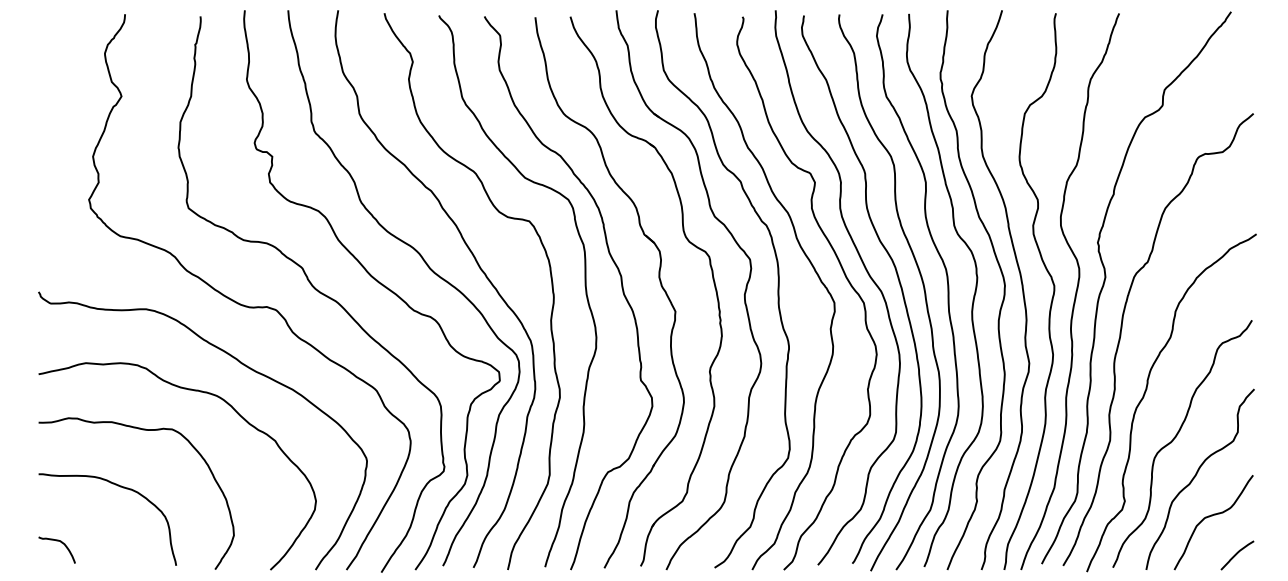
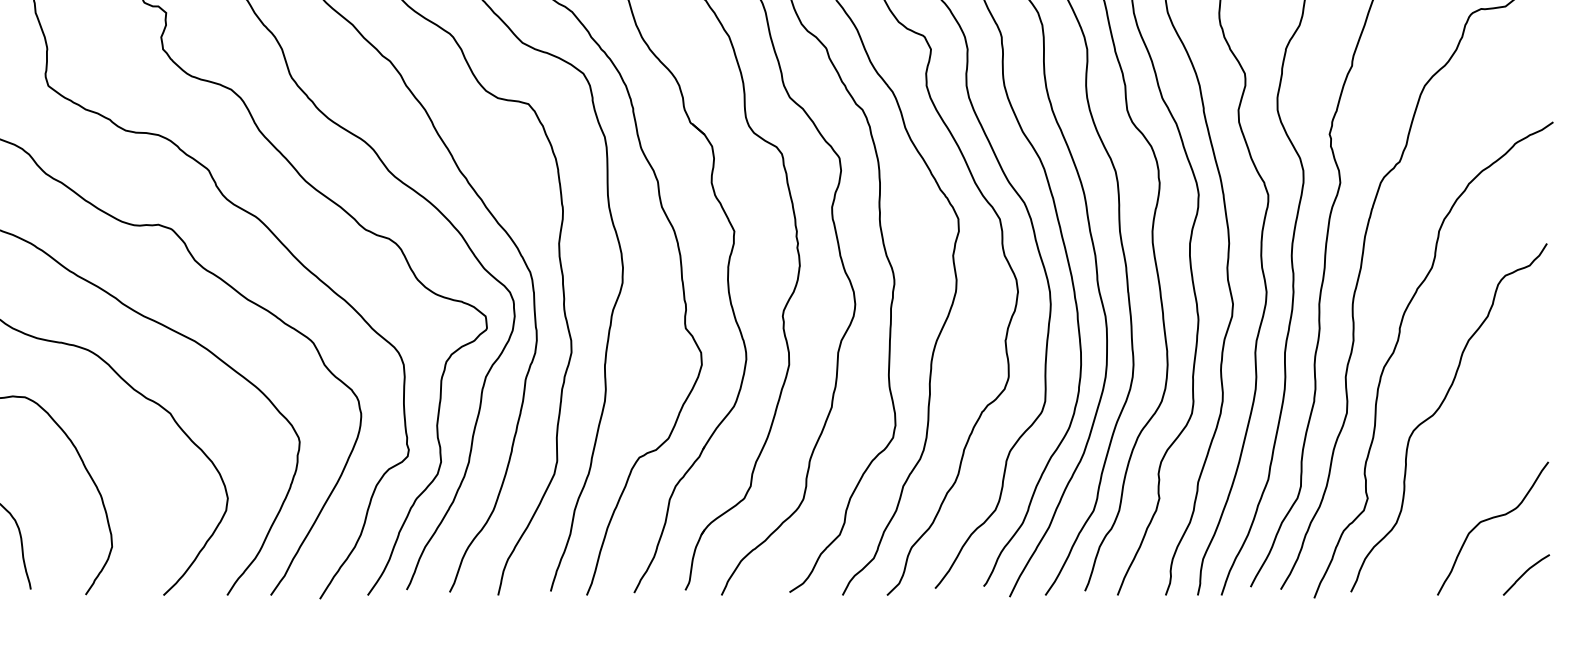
curve: (1195, 477) -> (1467, 465), removed

